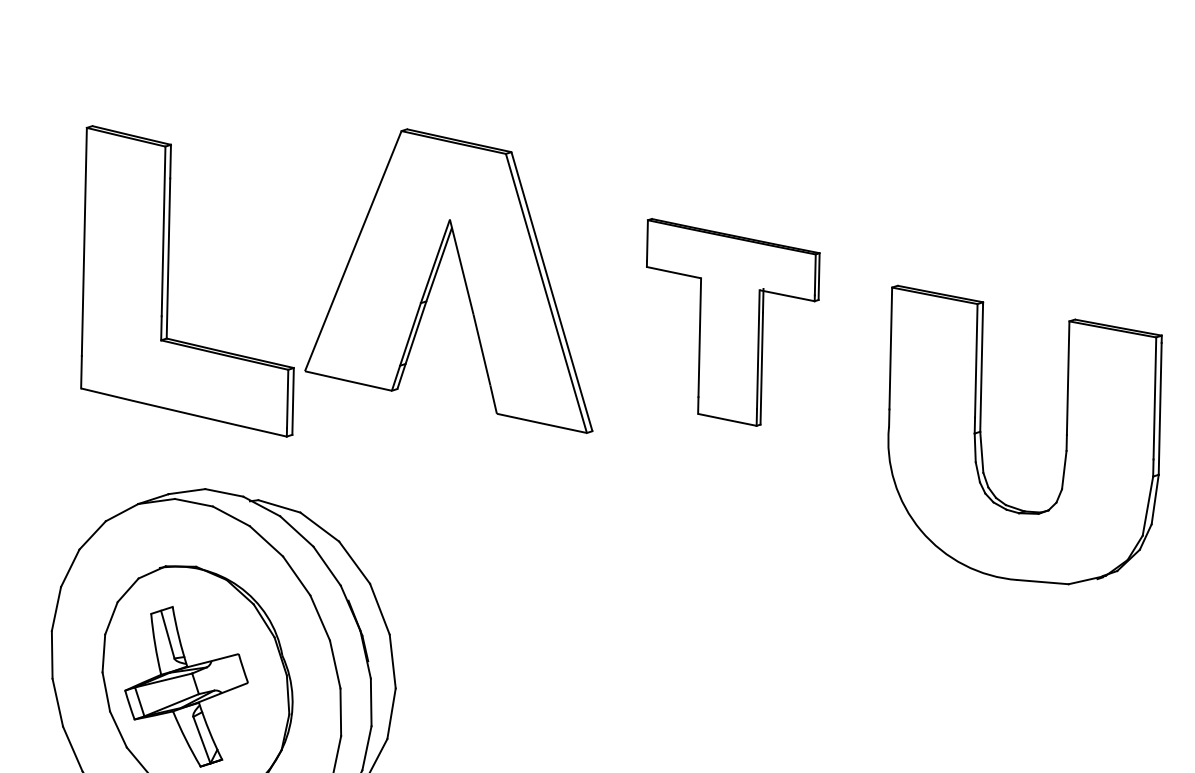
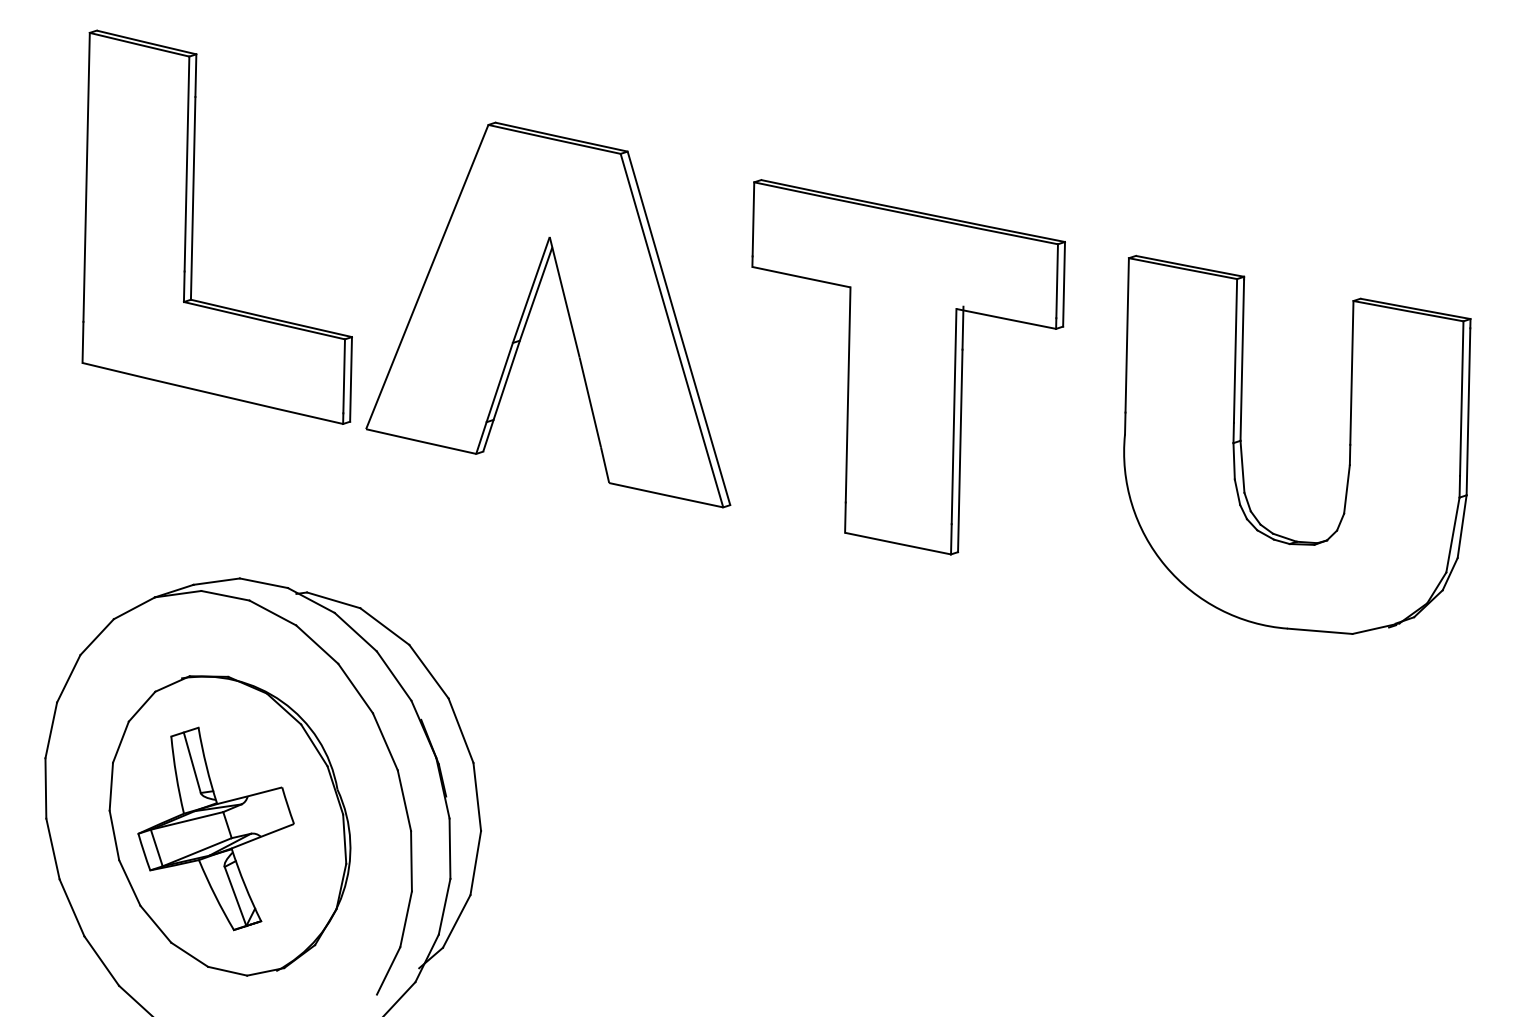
part: (168, 280) -> (193, 226), moved
part: (733, 322) -> (908, 367), size x1.43
part: (1066, 434) -> (1349, 444), moved

